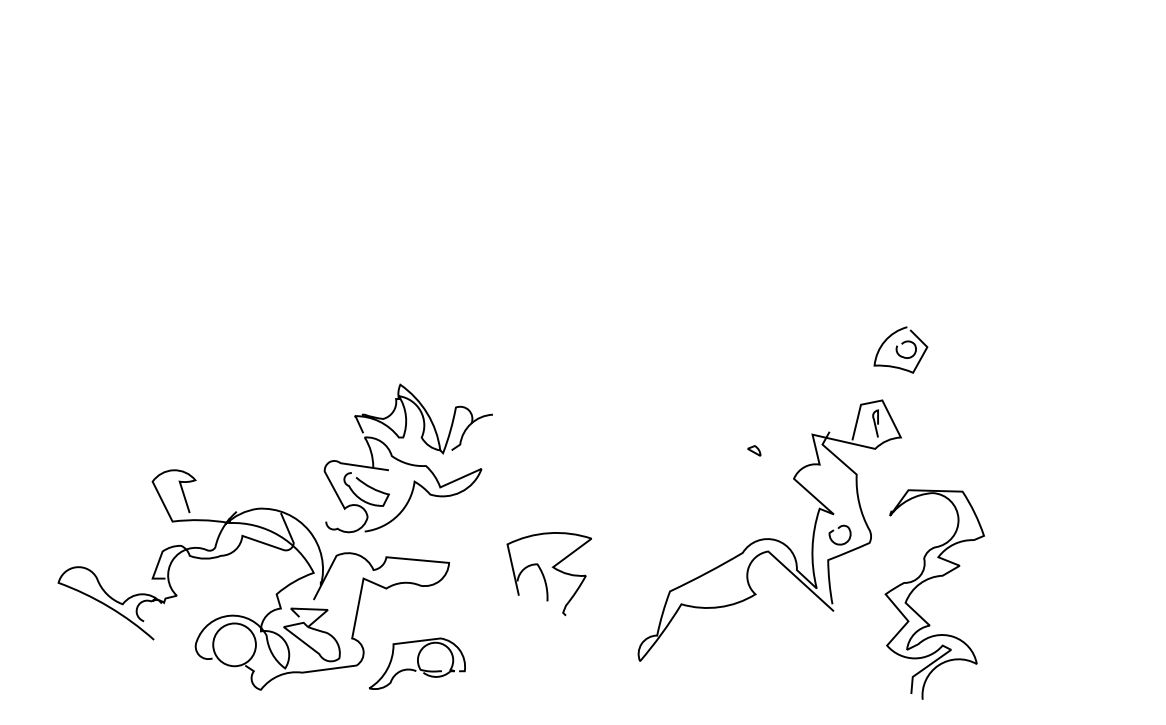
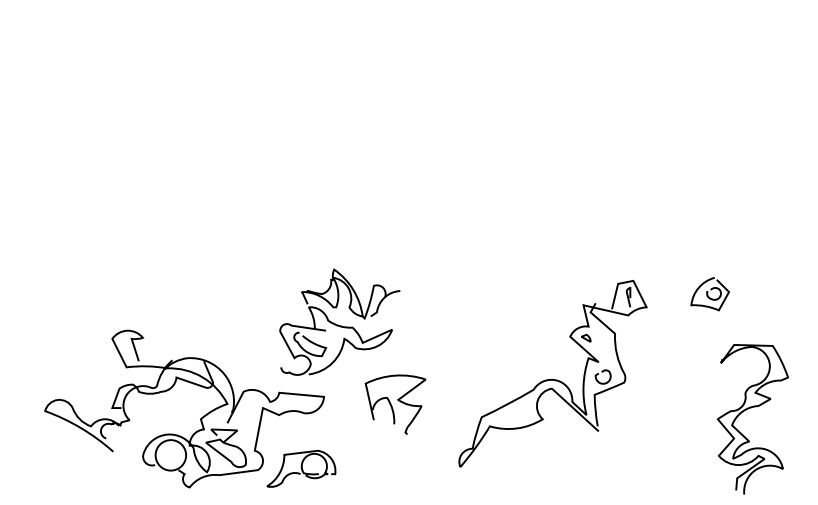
part: (900, 349) -> (709, 293), moved
part: (754, 450) -> (586, 338), moved
part: (407, 458) -> (339, 322), moved
part: (930, 579) -> (749, 408), moved

